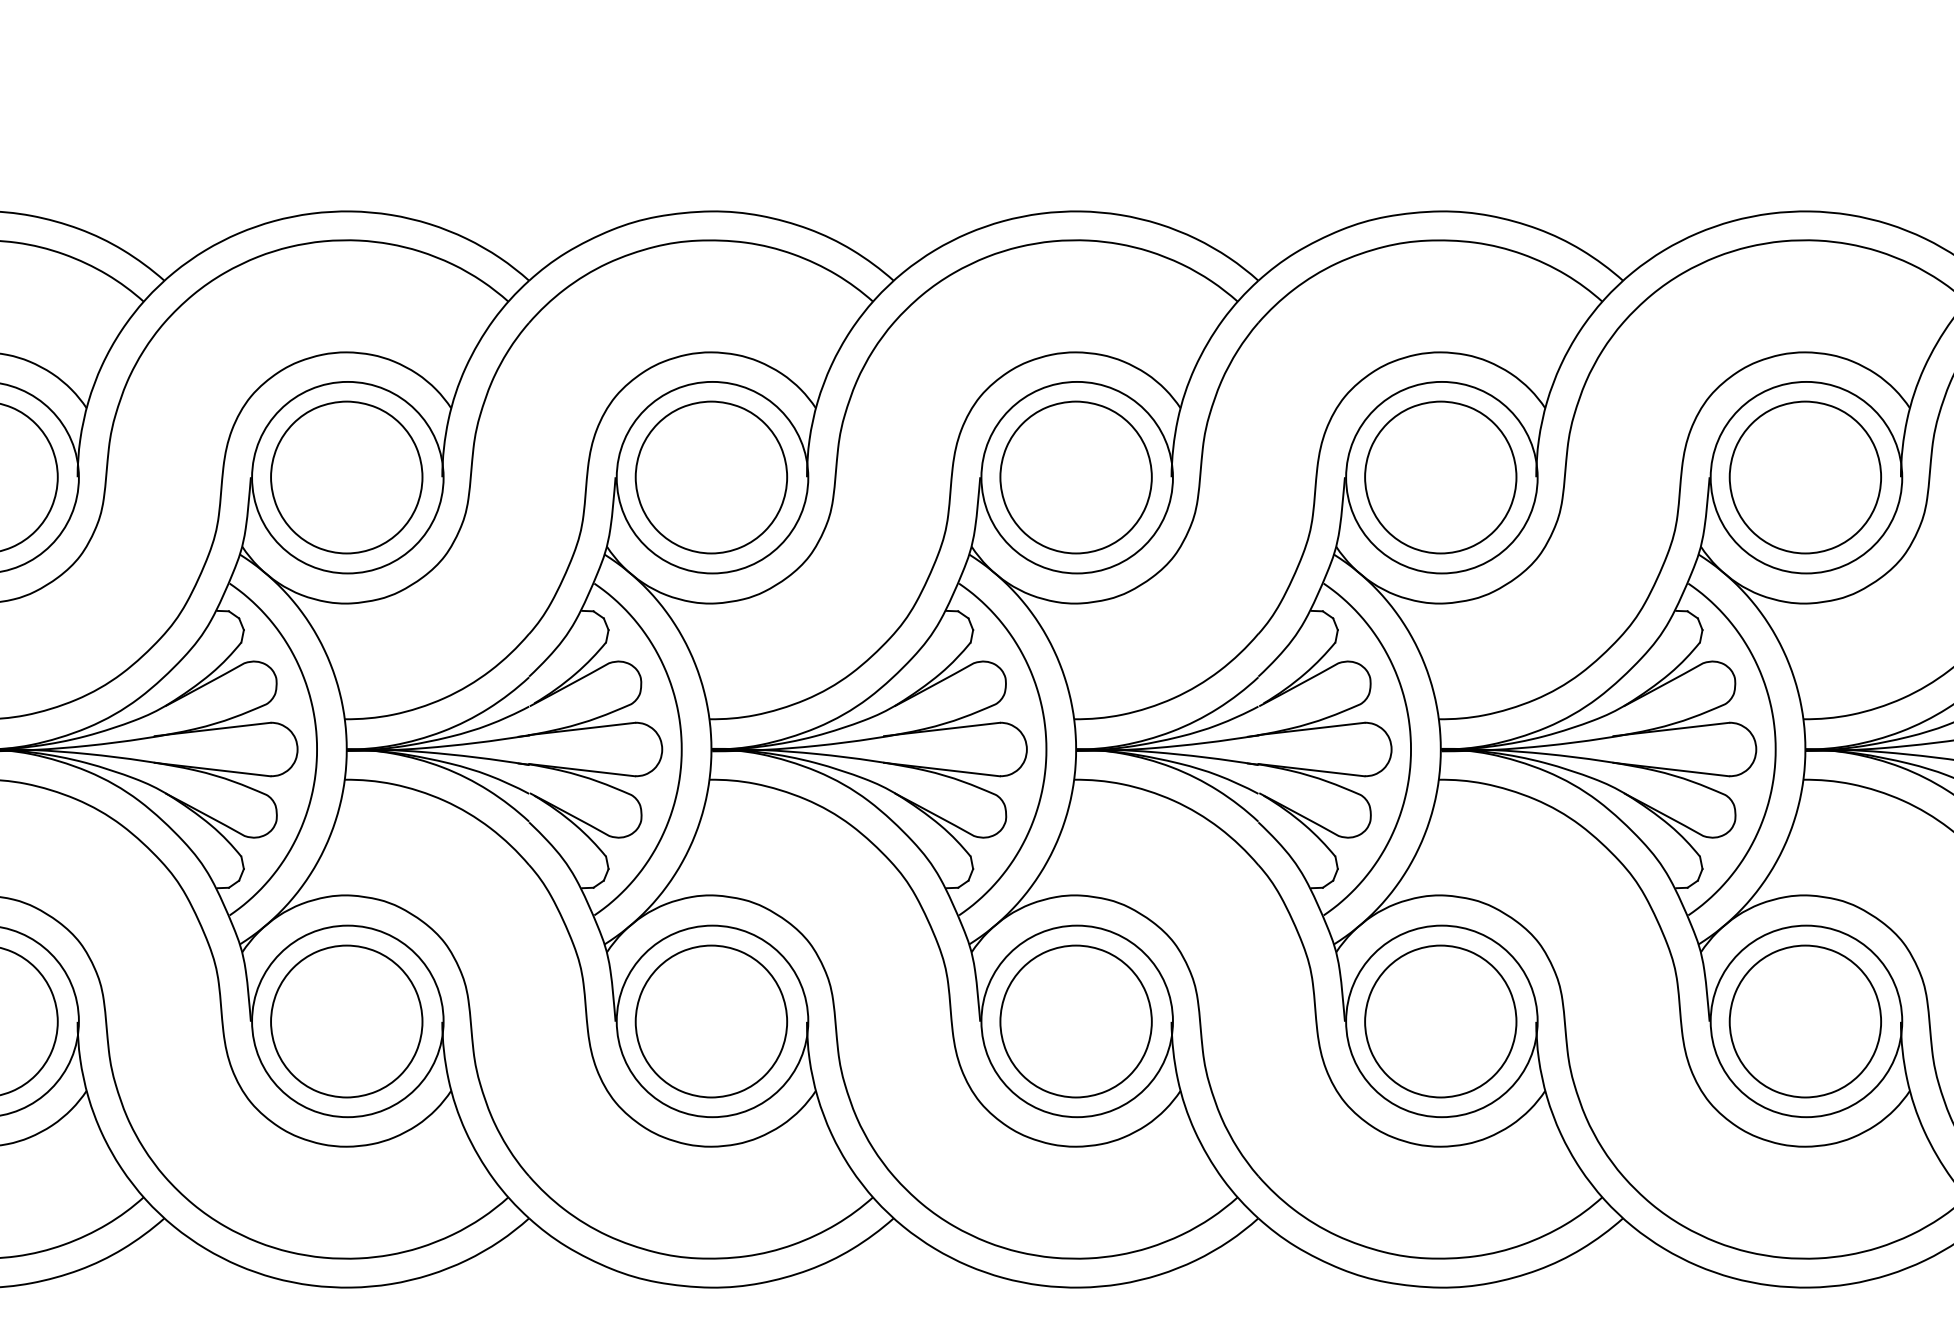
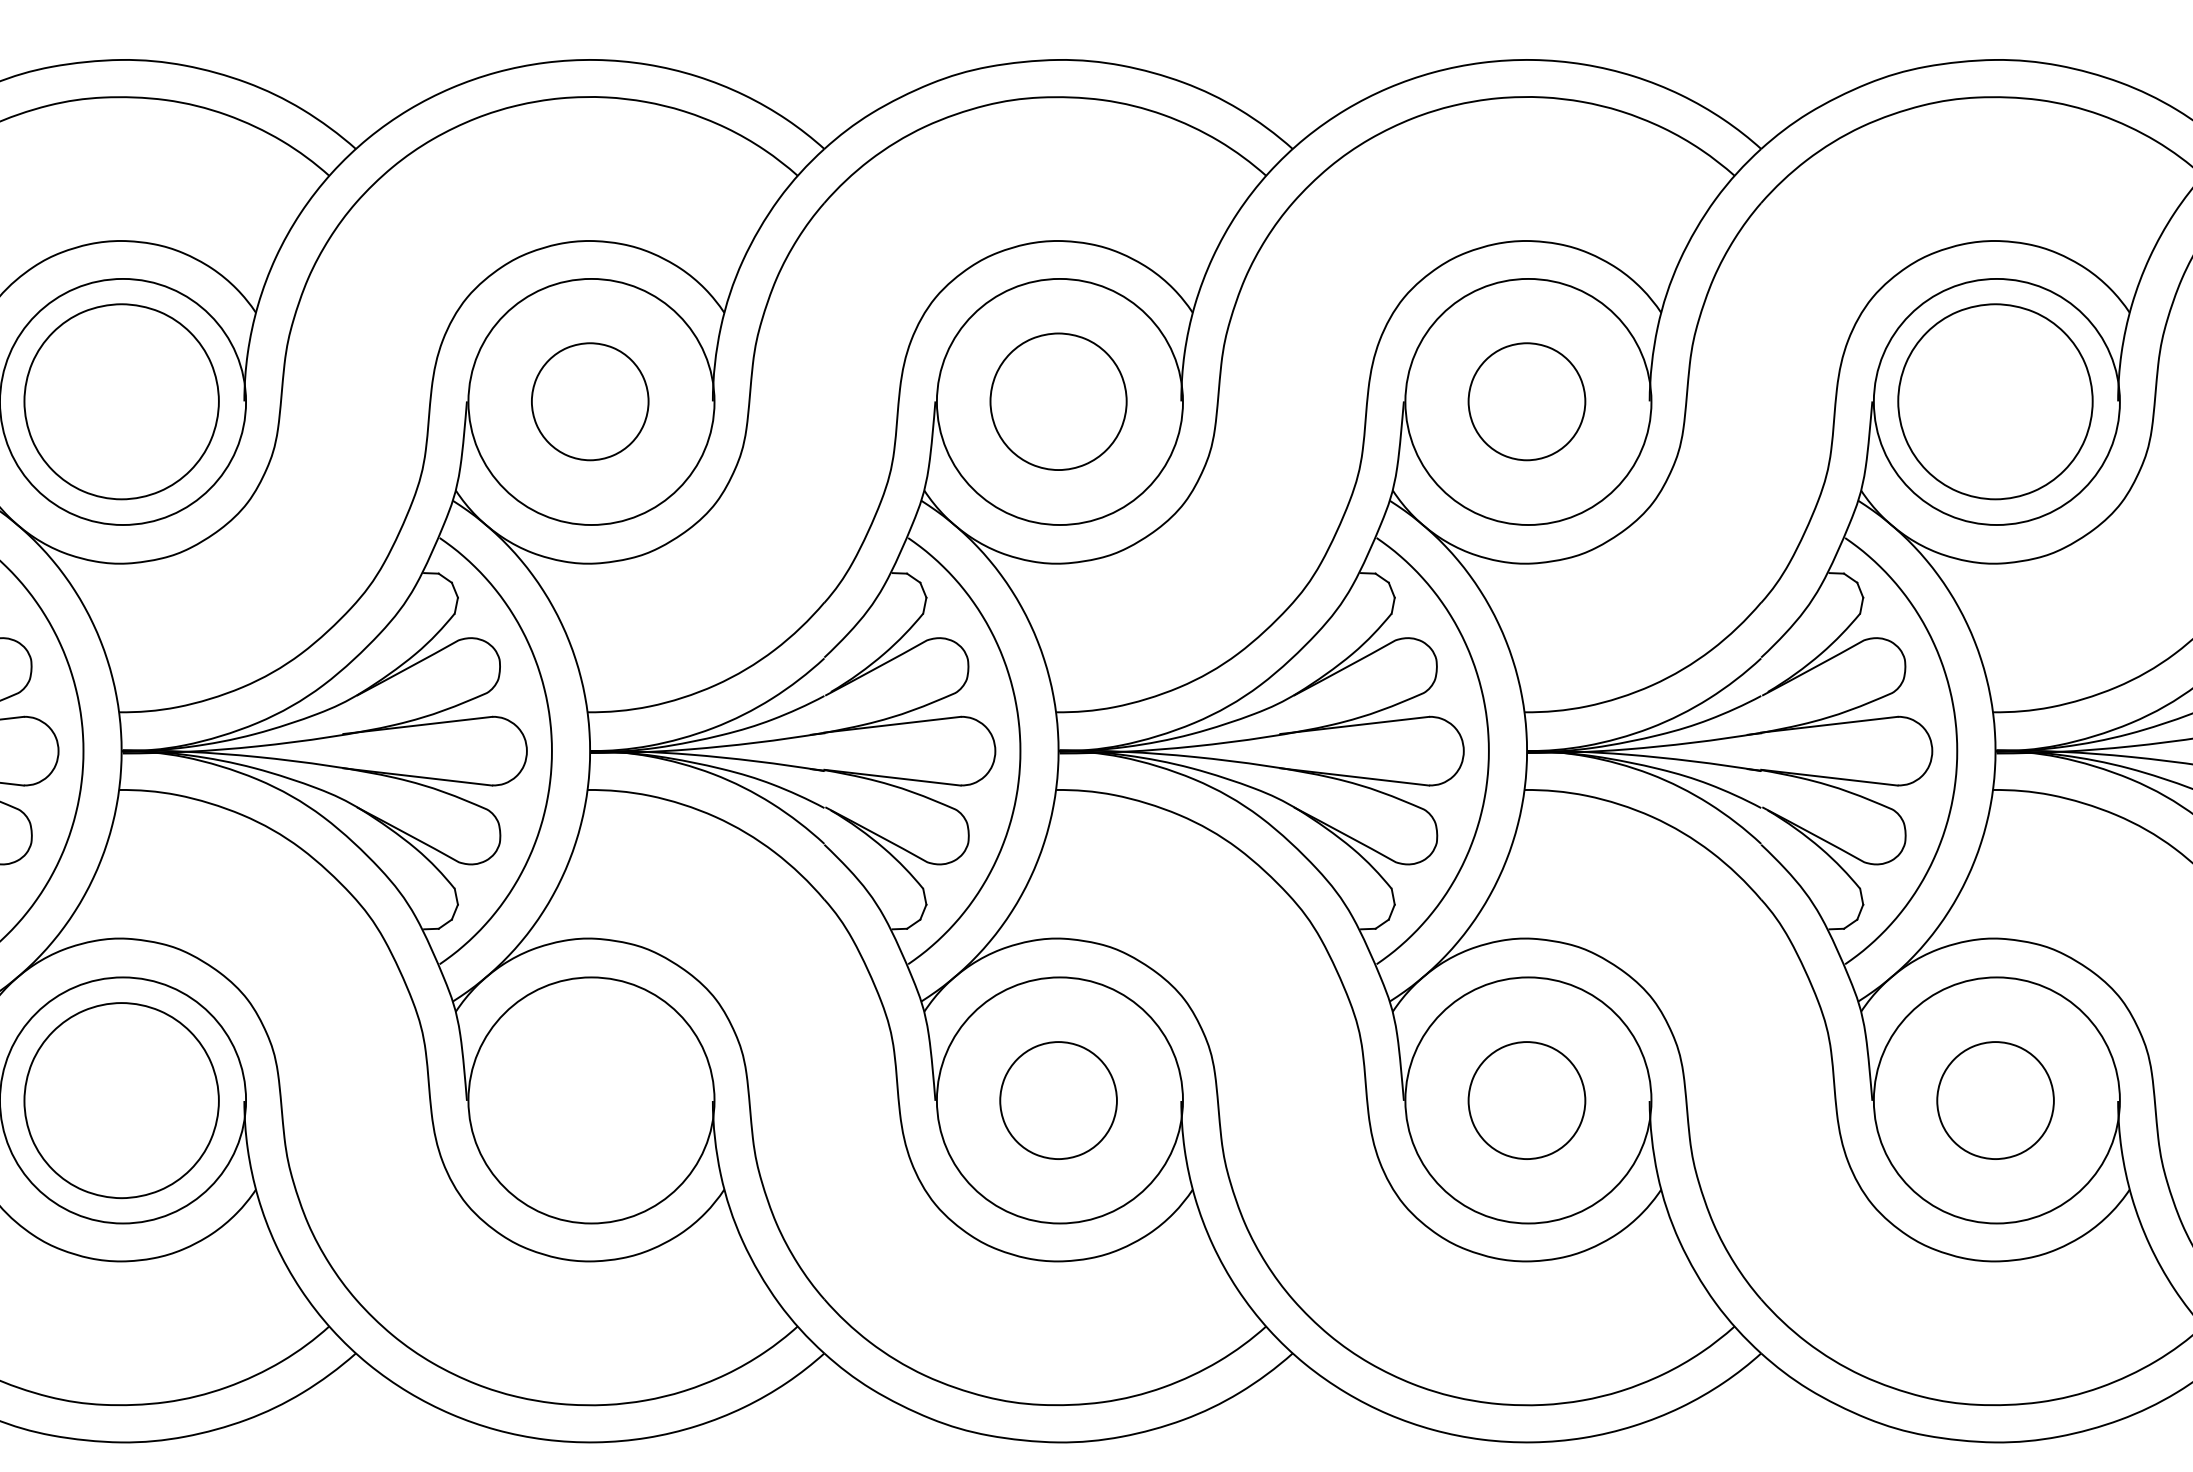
part: (346, 477) -> (589, 401), size x0.6
part: (711, 477) -> (1058, 401), size x0.7
part: (1075, 477) -> (1526, 401), size x0.6
part: (346, 1021) -> (589, 1100), removed
part: (711, 1021) -> (1058, 1100), size x0.6
part: (1075, 1021) -> (1526, 1100), size x0.6
part: (1440, 1021) -> (1995, 1100), size x0.6

